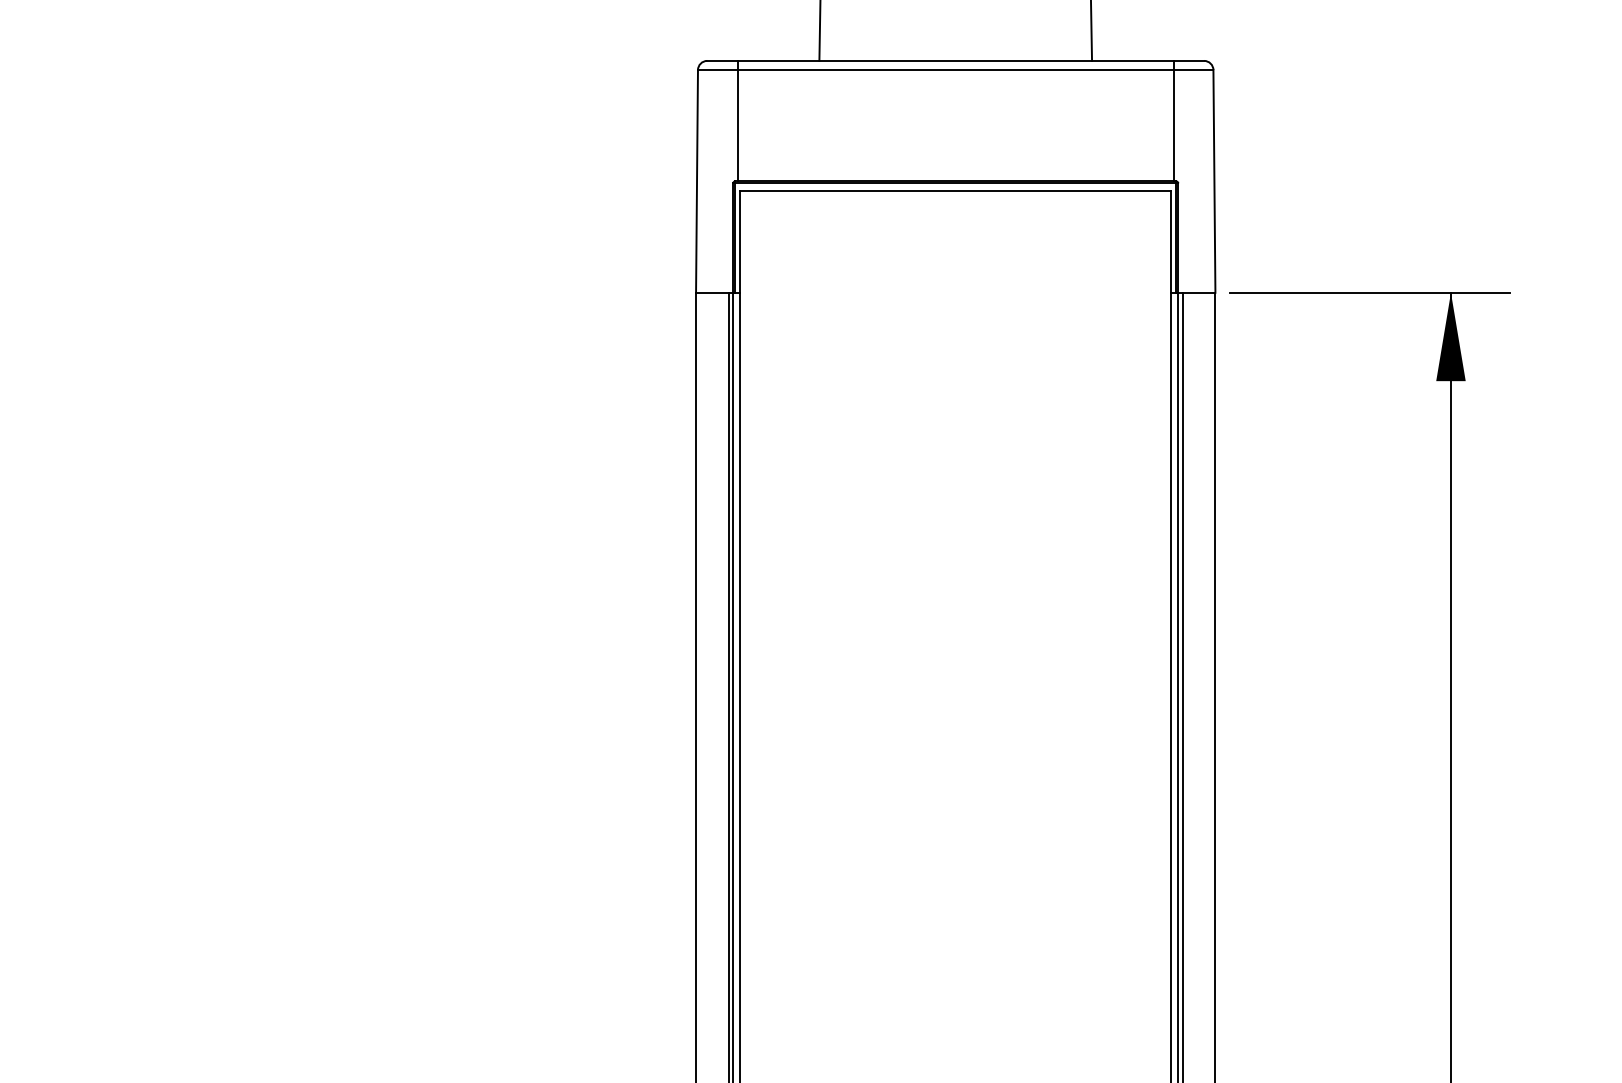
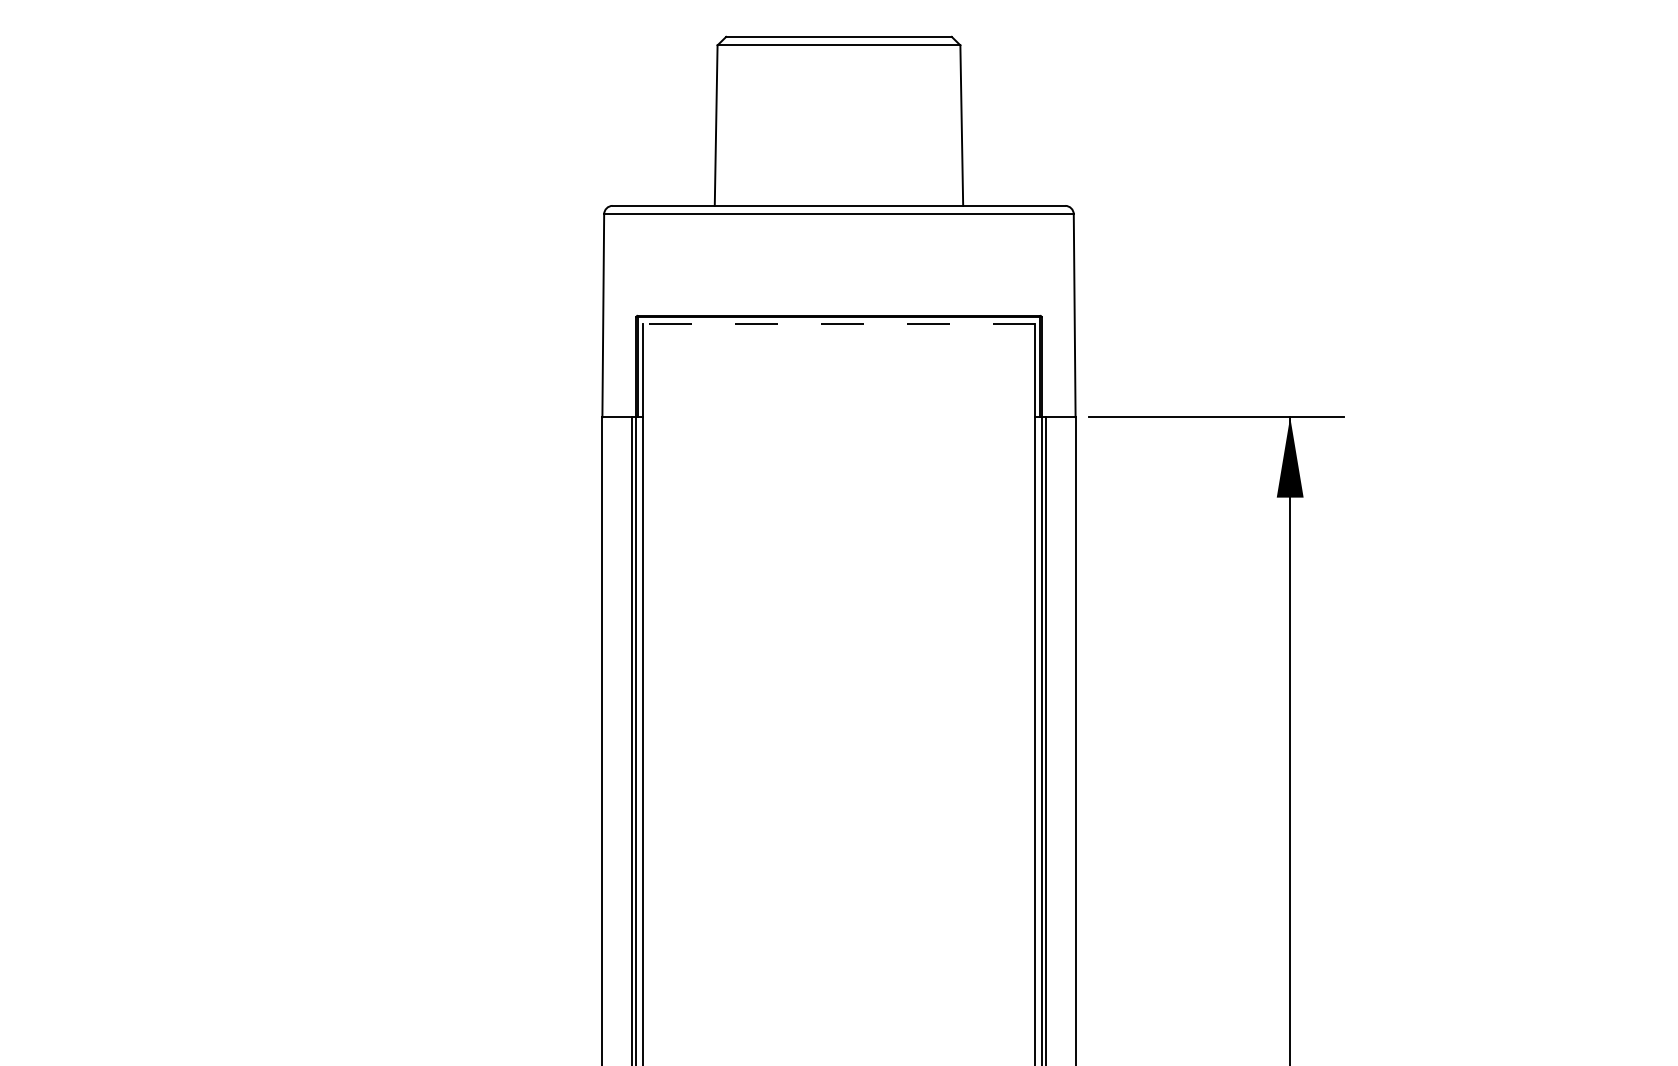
line: (737, 120) -> (640, 260), removed
line: (1173, 120) -> (1037, 260), removed
line: (955, 191) -> (838, 324), solid -> dashed

